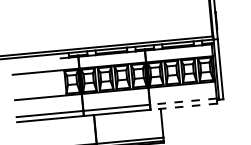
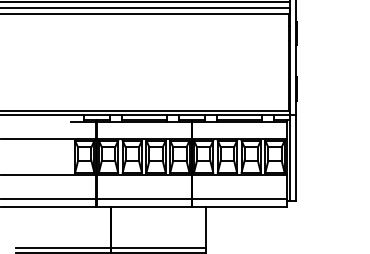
line: (183, 101) -> (239, 199), dashed -> solid
line: (183, 106) -> (239, 206), dashed -> solid

